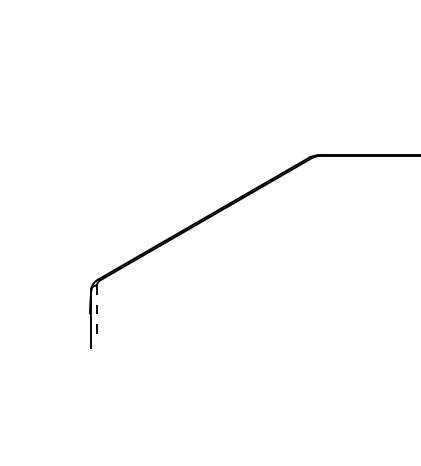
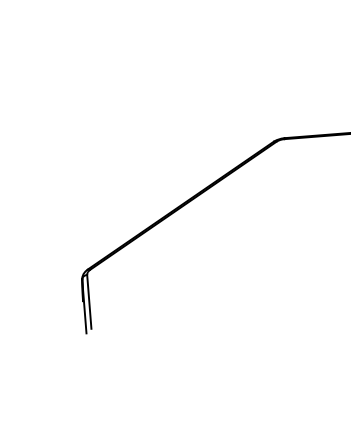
line: (96, 315) -> (89, 302), dashed -> solid

